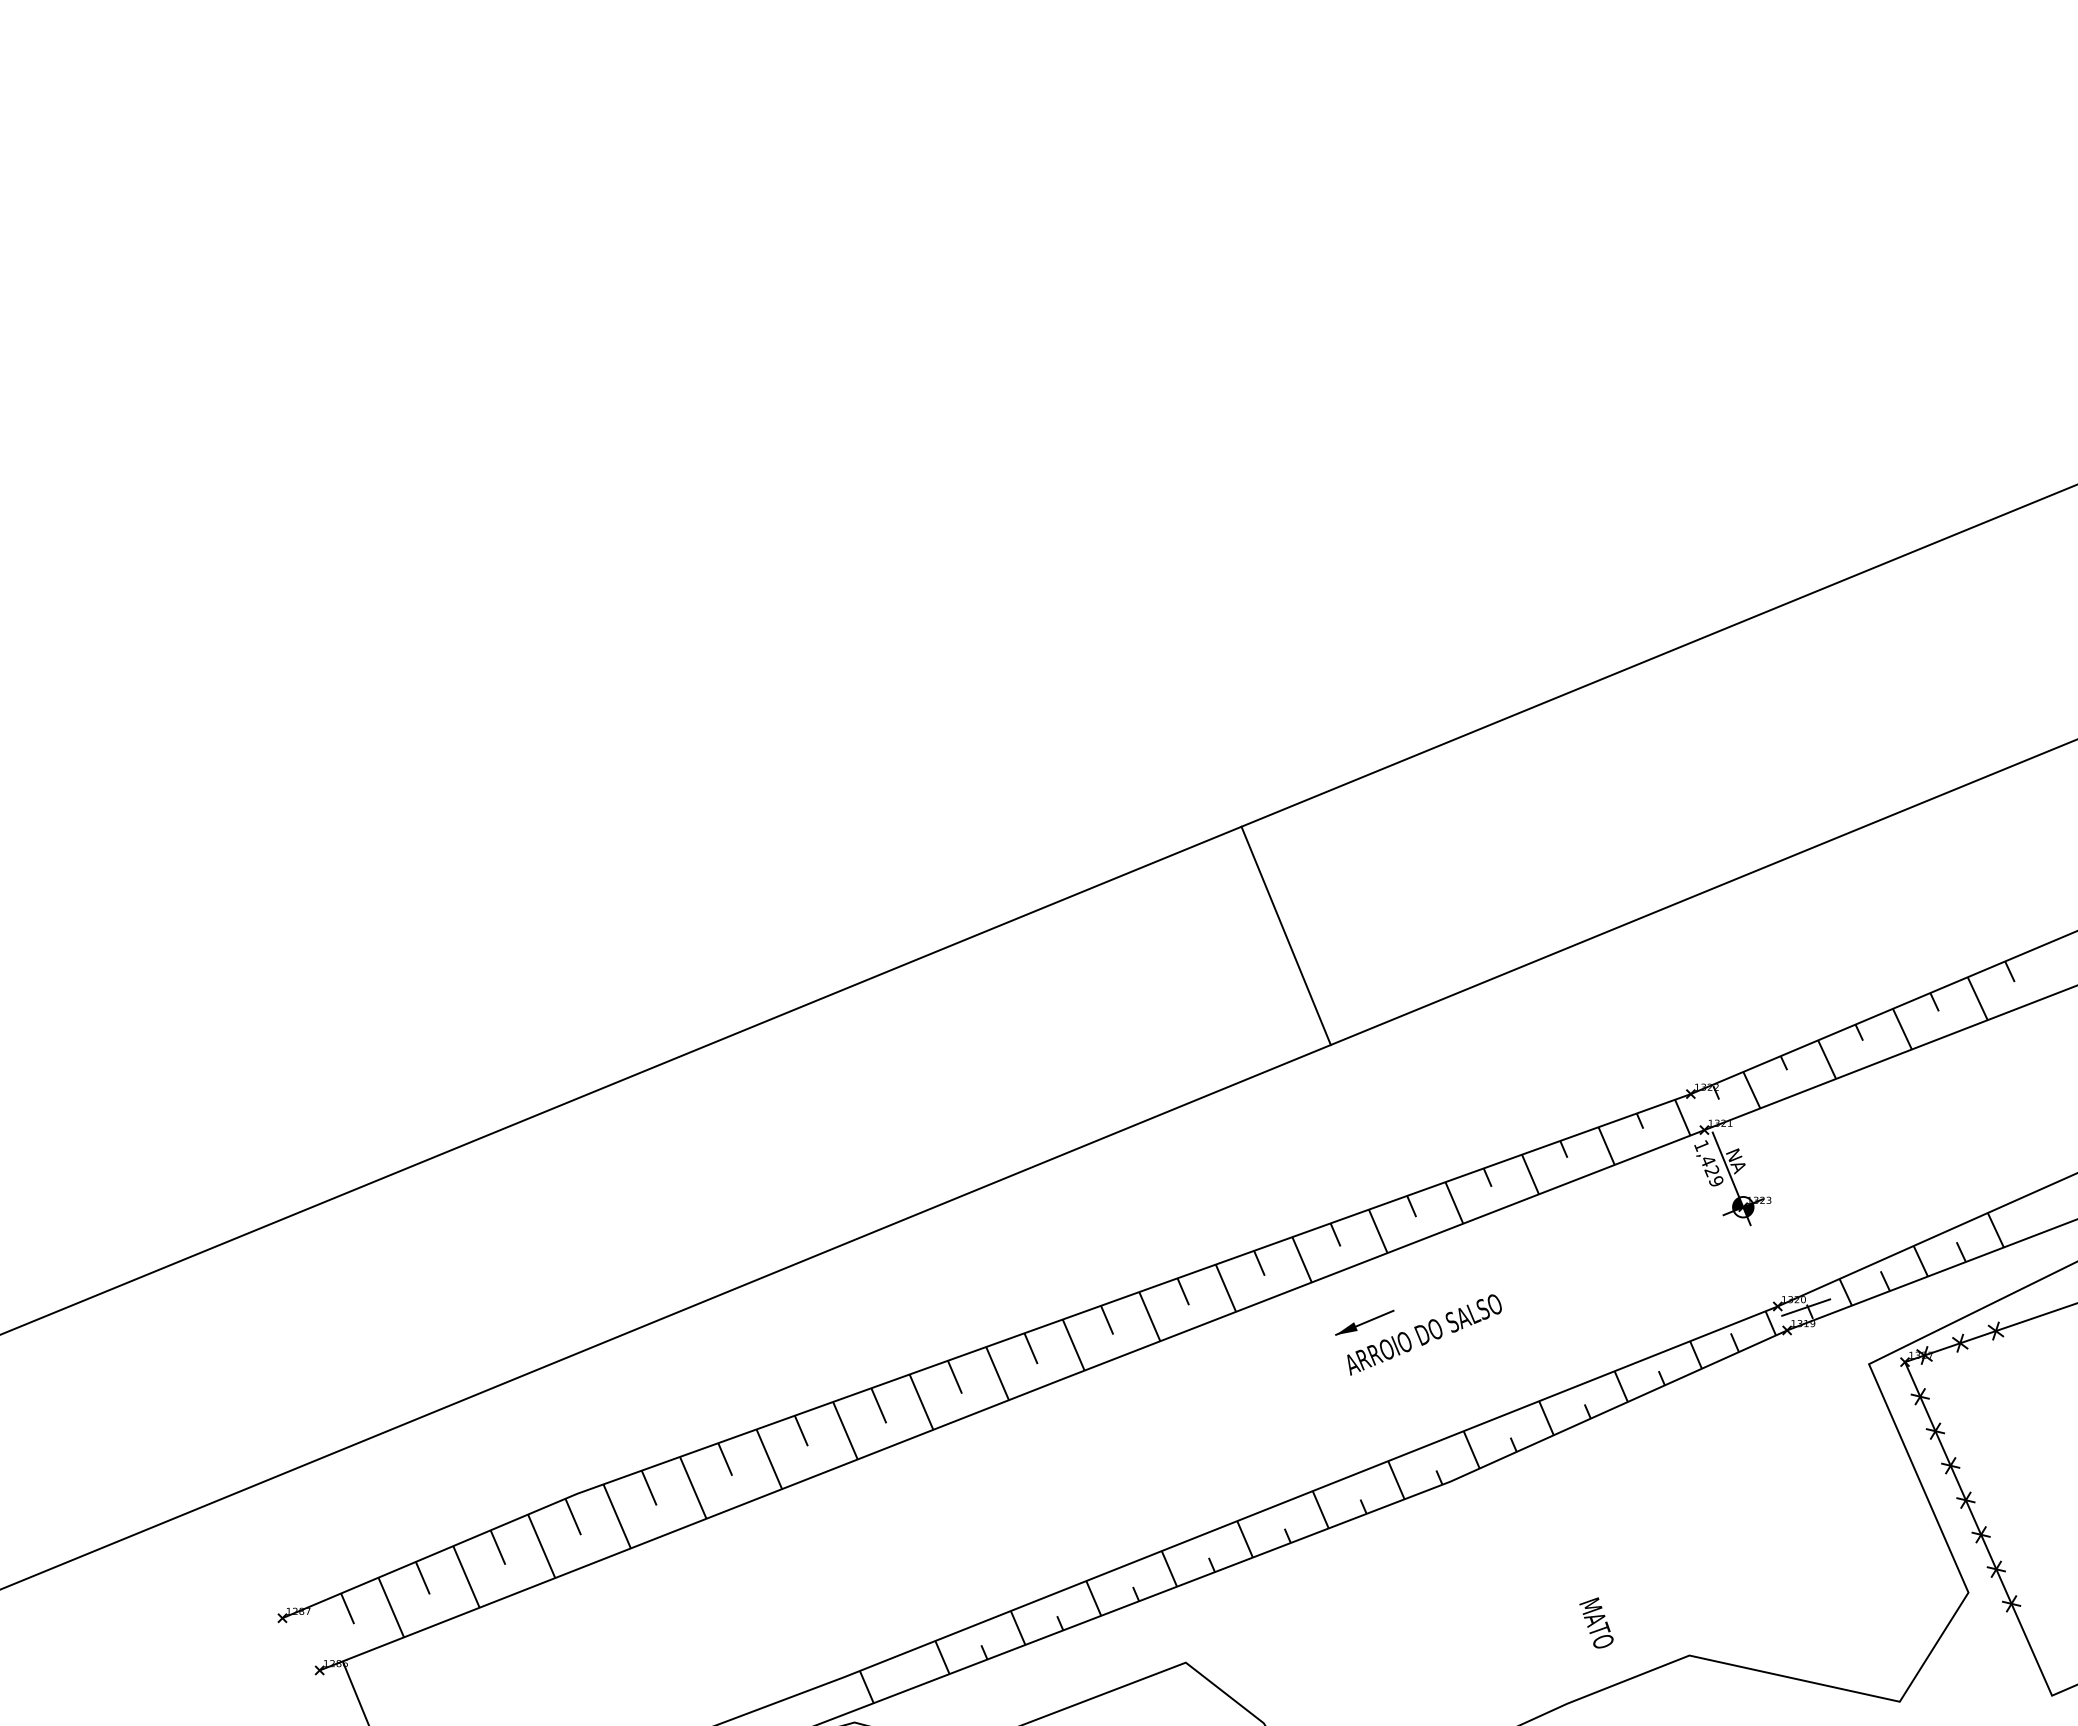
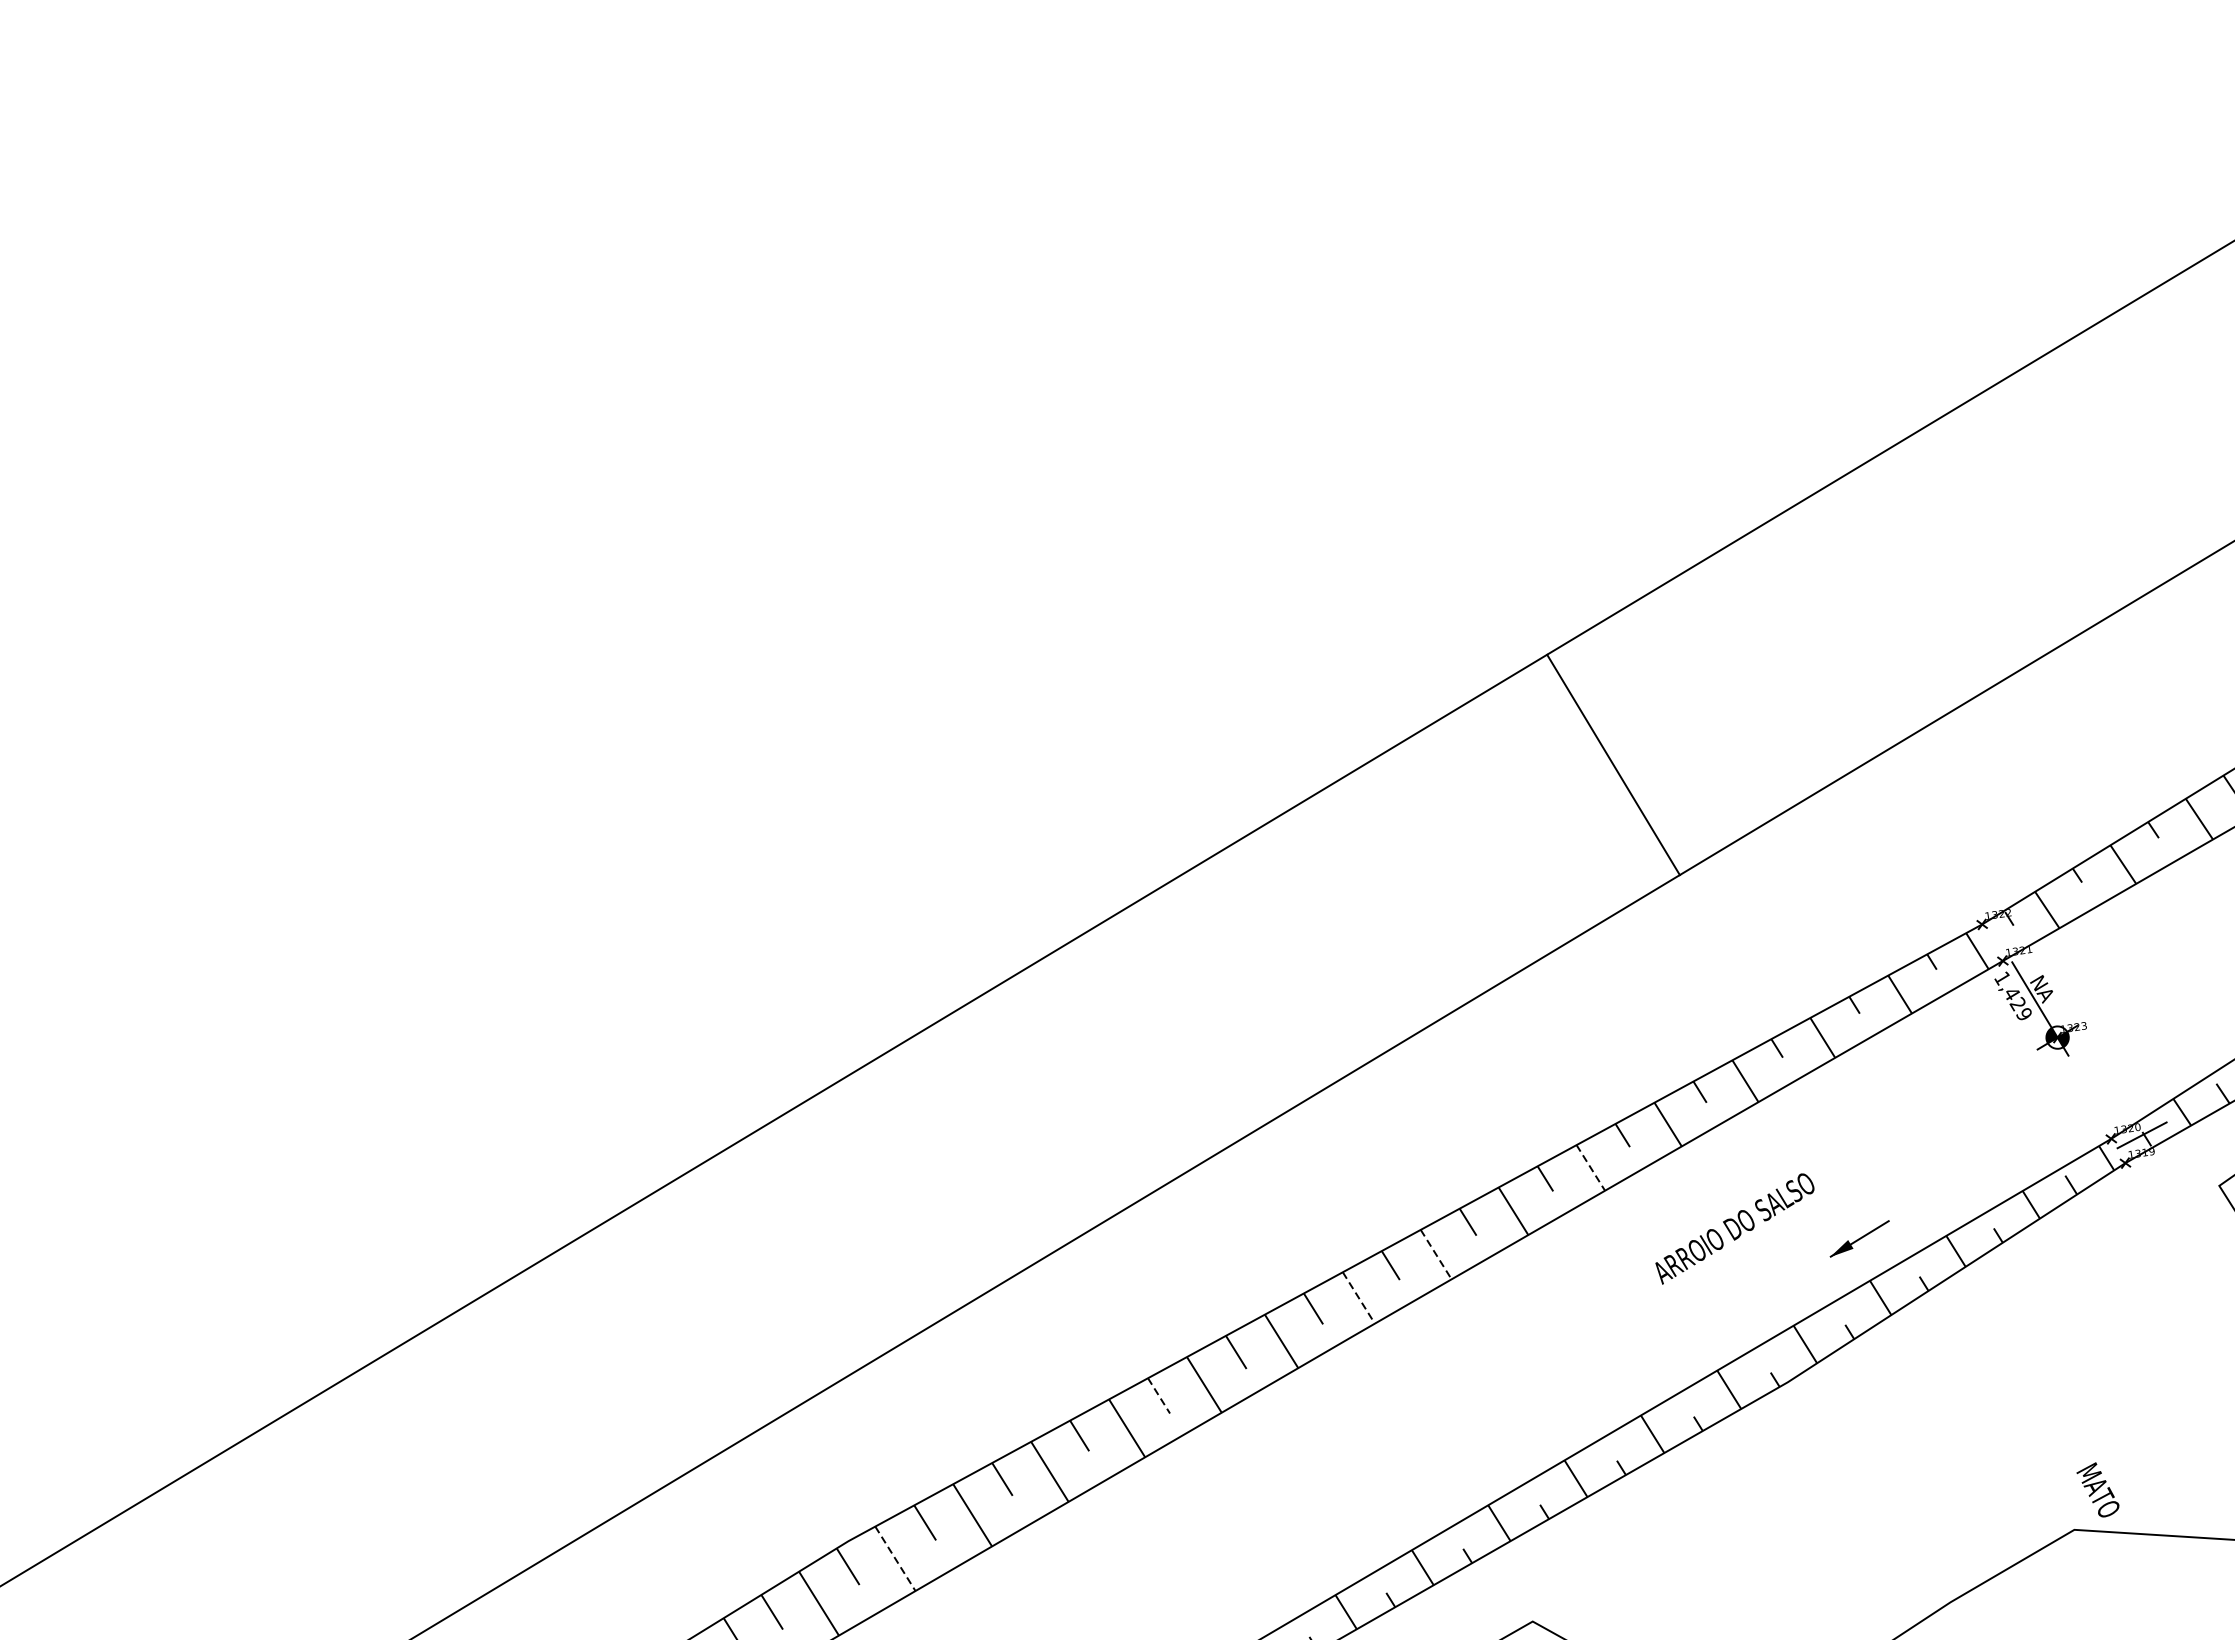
line: (1285, 935) -> (1612, 764), moved
line: (1302, 1259) -> (1591, 1167), solid -> dashed
line: (1149, 1316) -> (1435, 1254), solid -> dashed
part: (1364, 1322) -> (1859, 1238), moved
line: (1073, 1345) -> (1358, 1298), solid -> dashed
line: (879, 1406) -> (1159, 1396), solid -> dashed
line: (617, 1516) -> (895, 1558), solid -> dashed
text: (1596, 1622) -> (2098, 1489), moved

